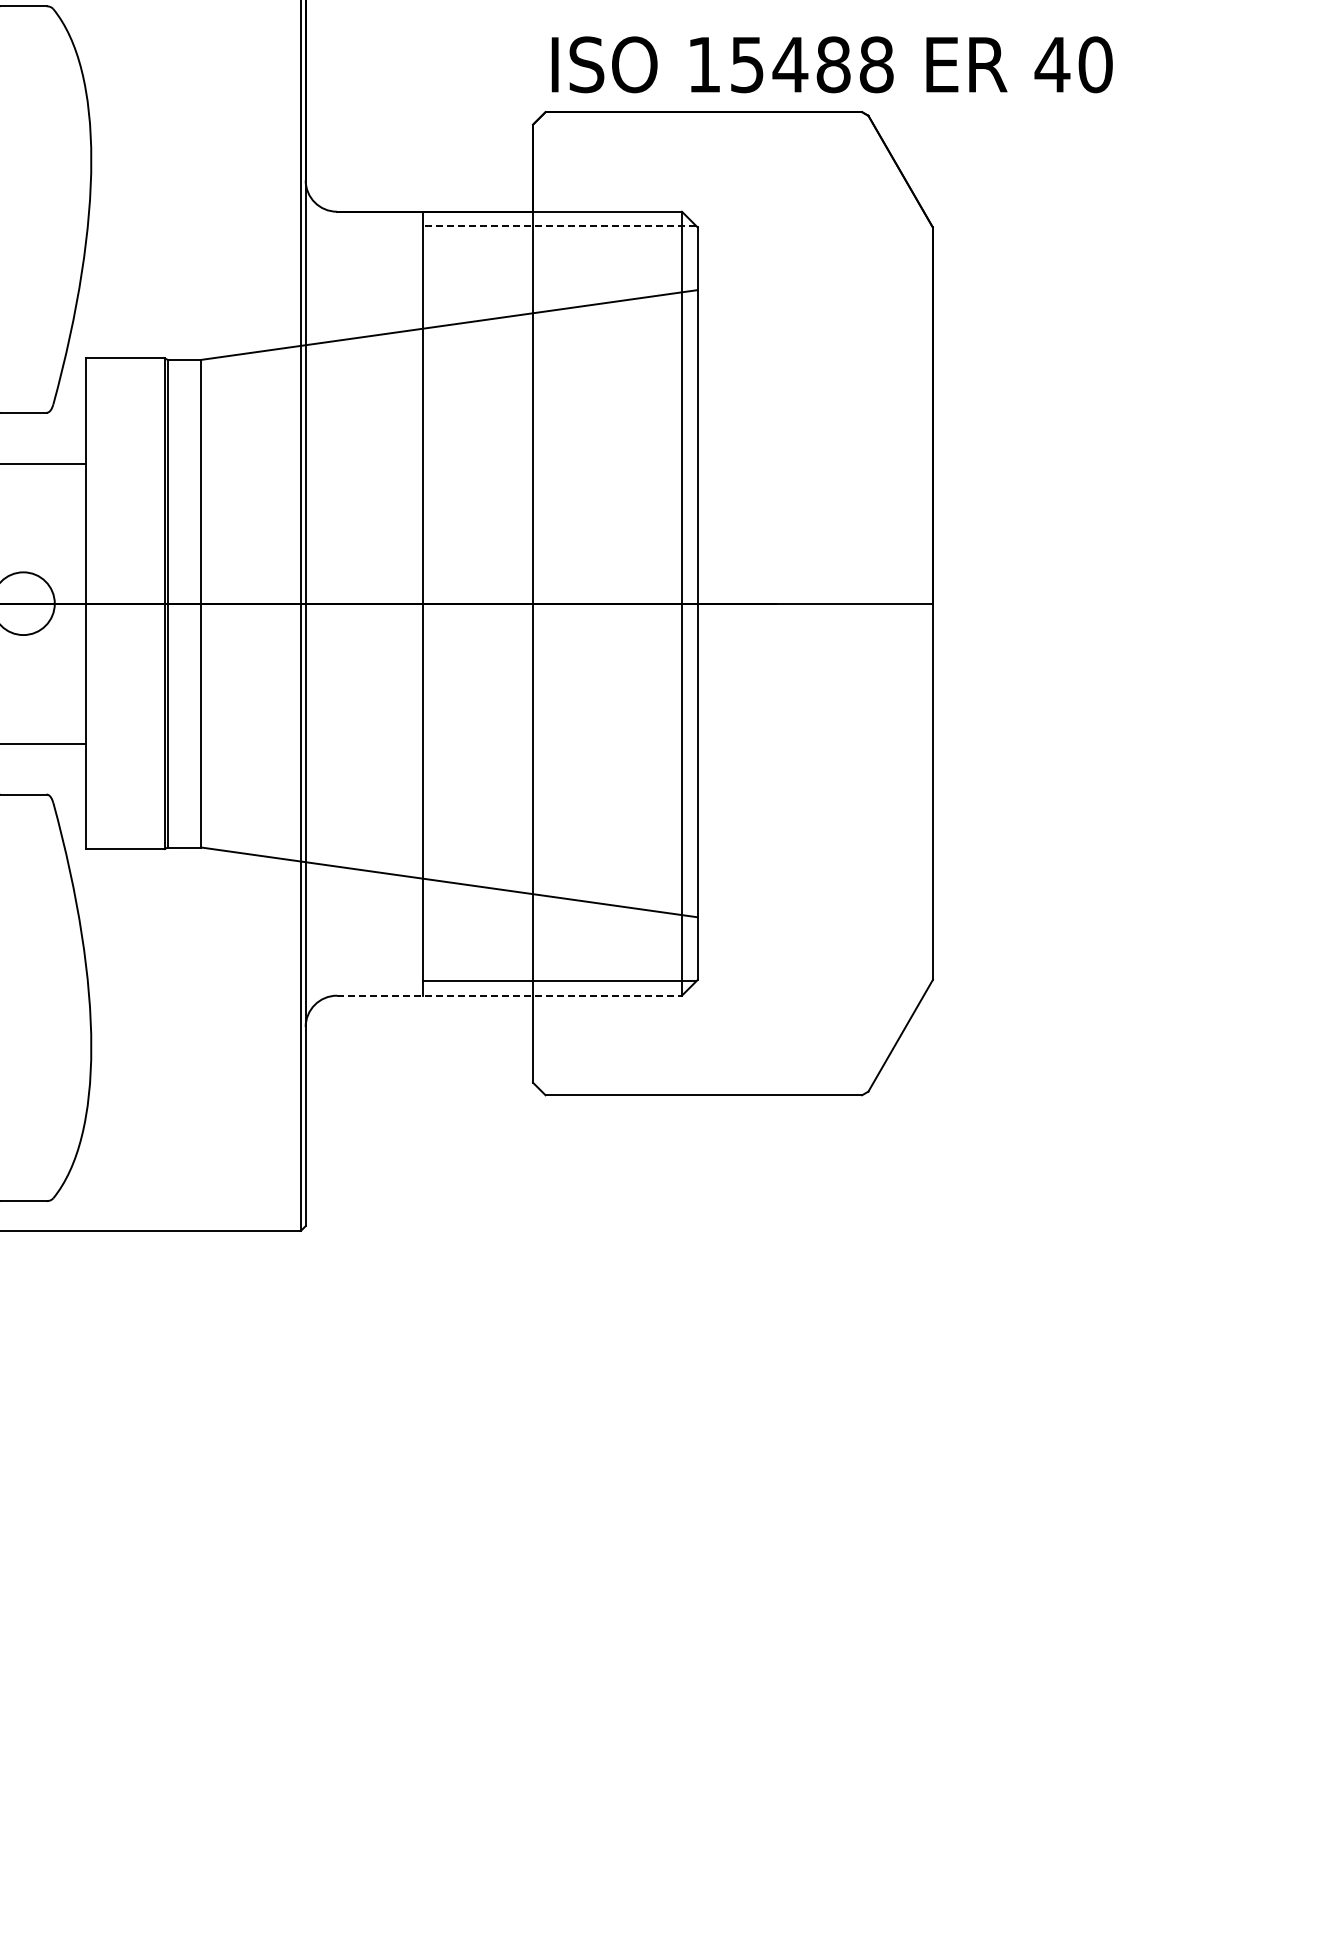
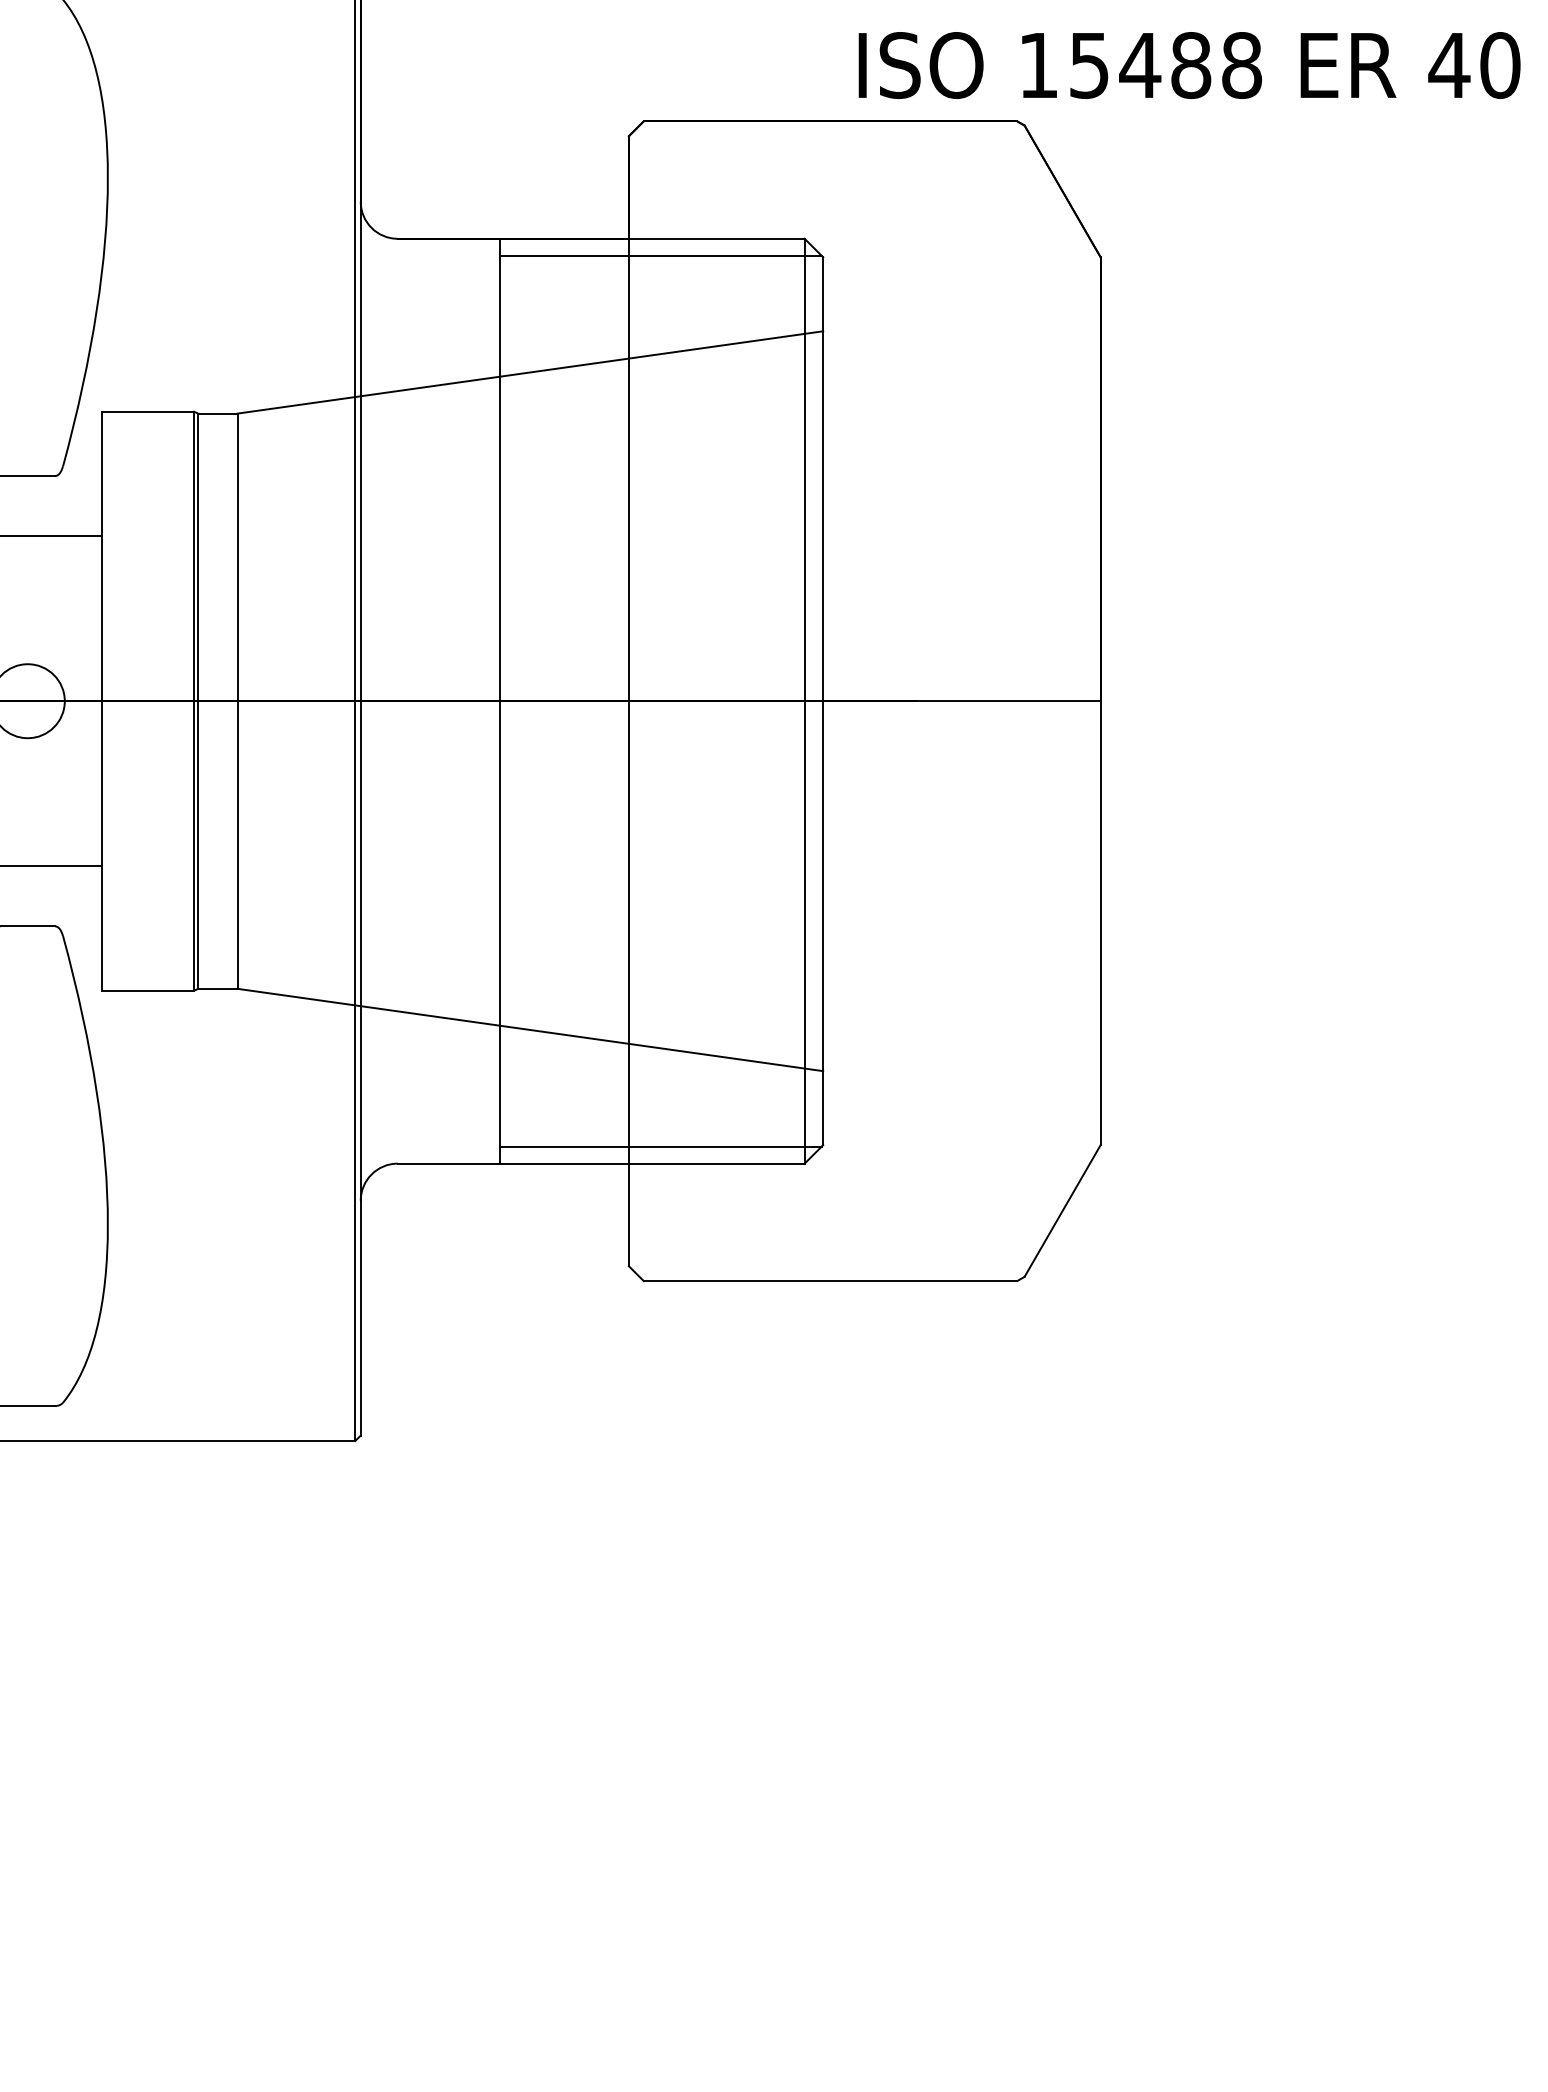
text: (831, 64) -> (1188, 65), moved
line: (559, 226) -> (660, 256), dashed -> solid
line: (510, 995) -> (602, 1163), dashed -> solid

